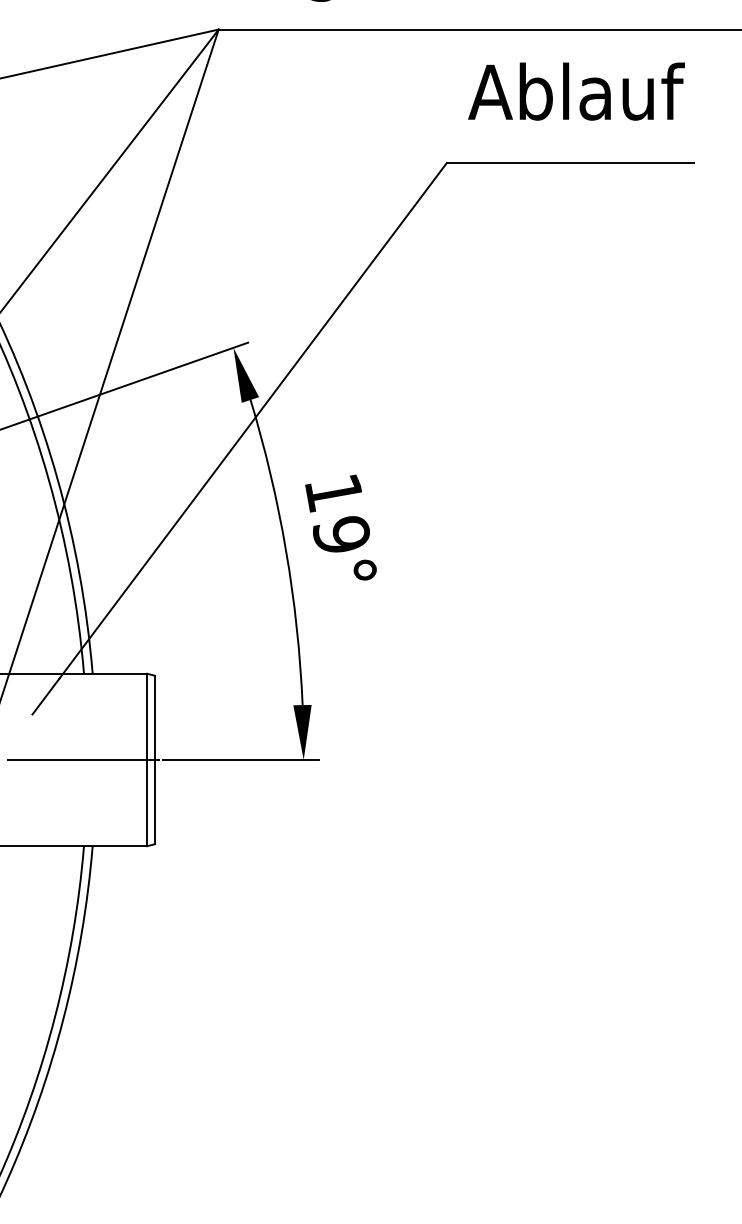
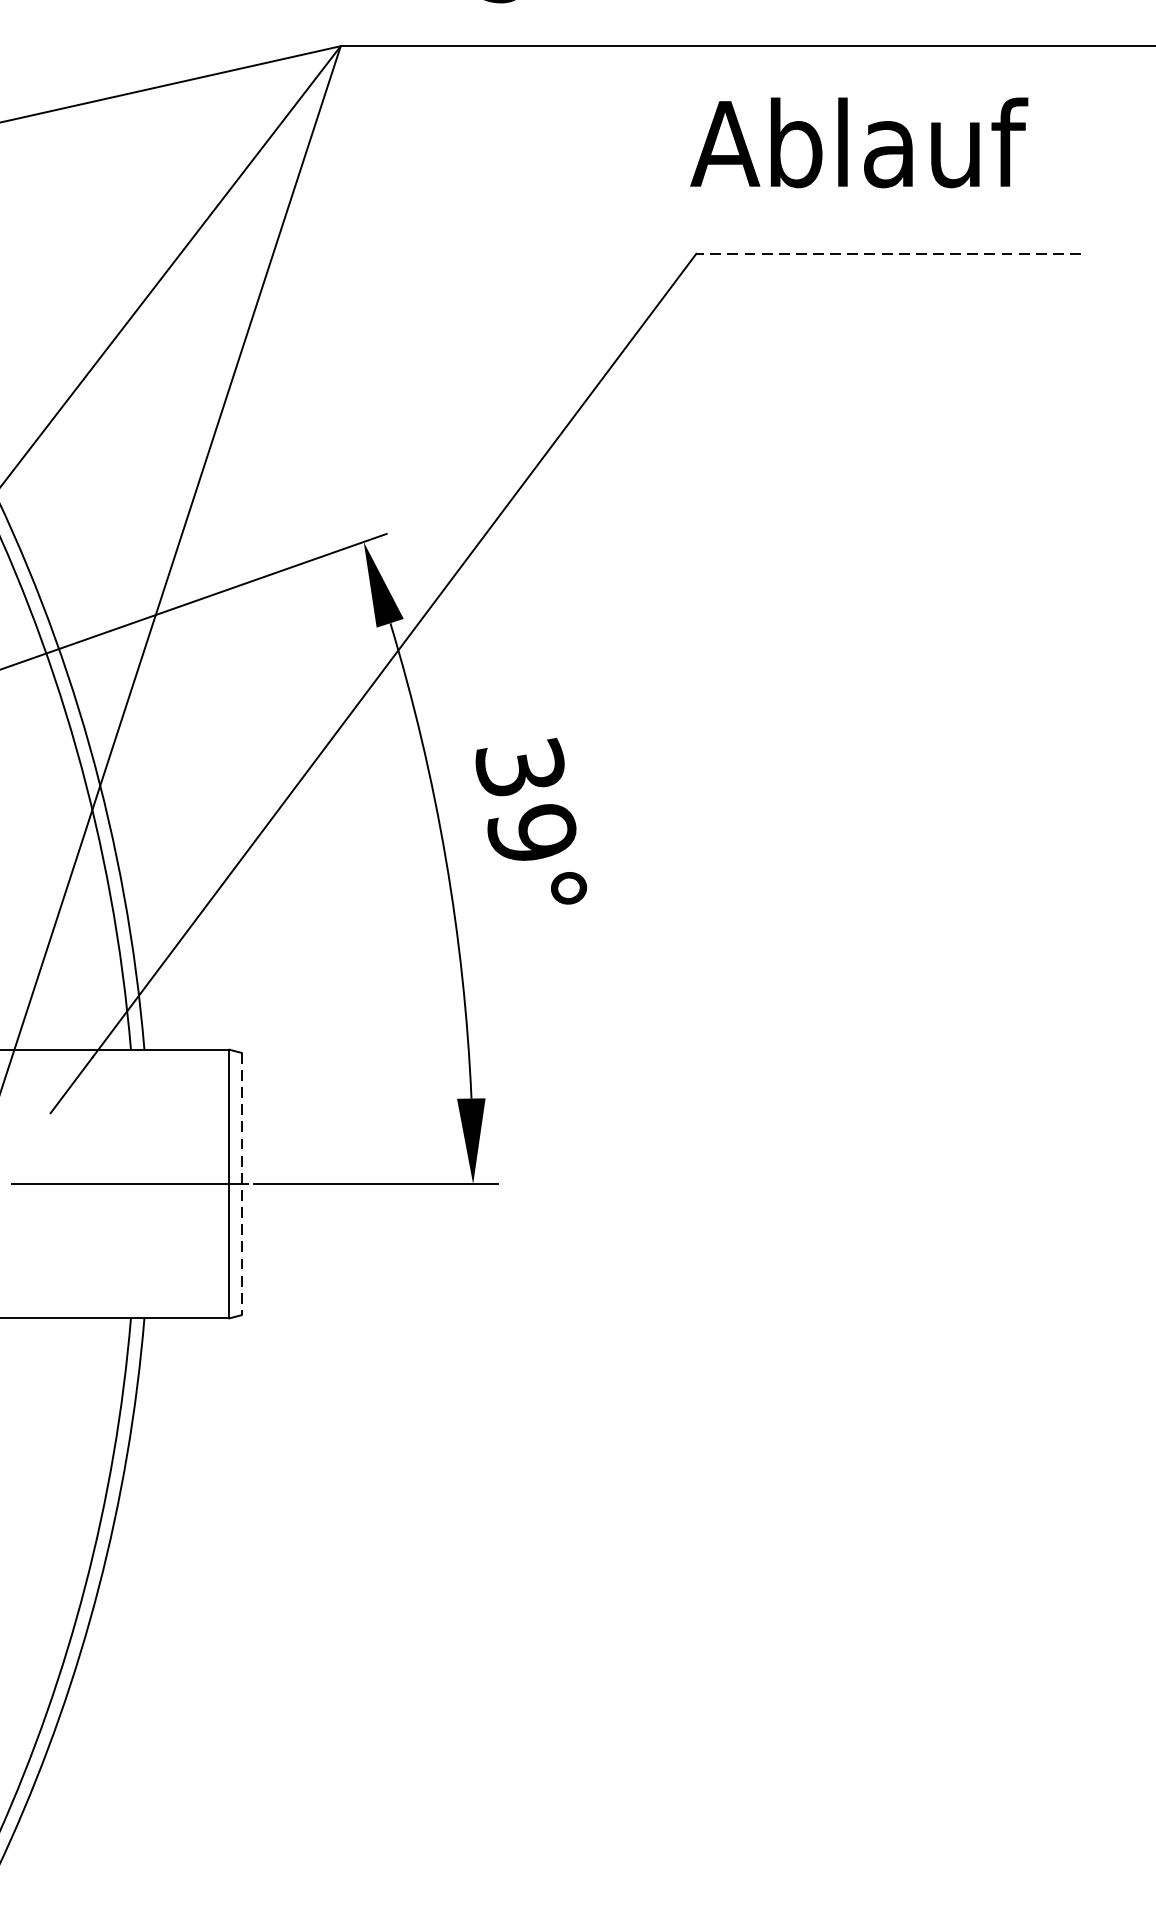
text: (576, 91) -> (859, 142), moved
line: (569, 162) -> (887, 253), solid -> dashed
text: (333, 492) -> (519, 767), 19° -> 39°
line: (155, 760) -> (242, 1184), solid -> dashed

